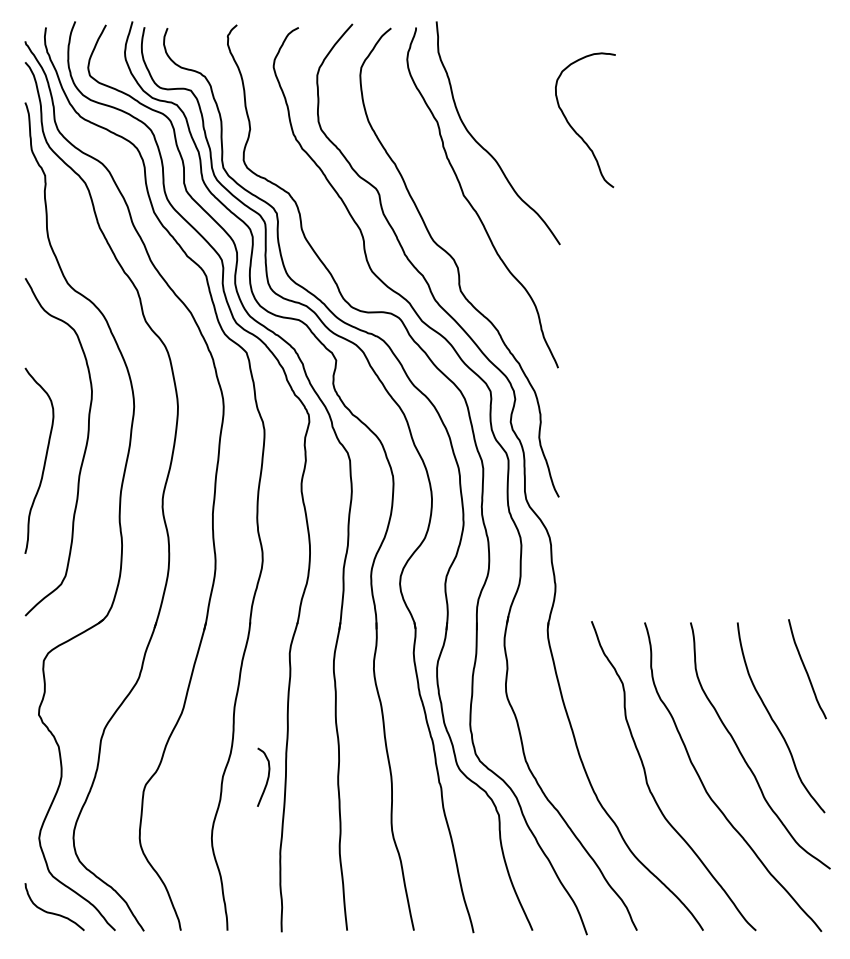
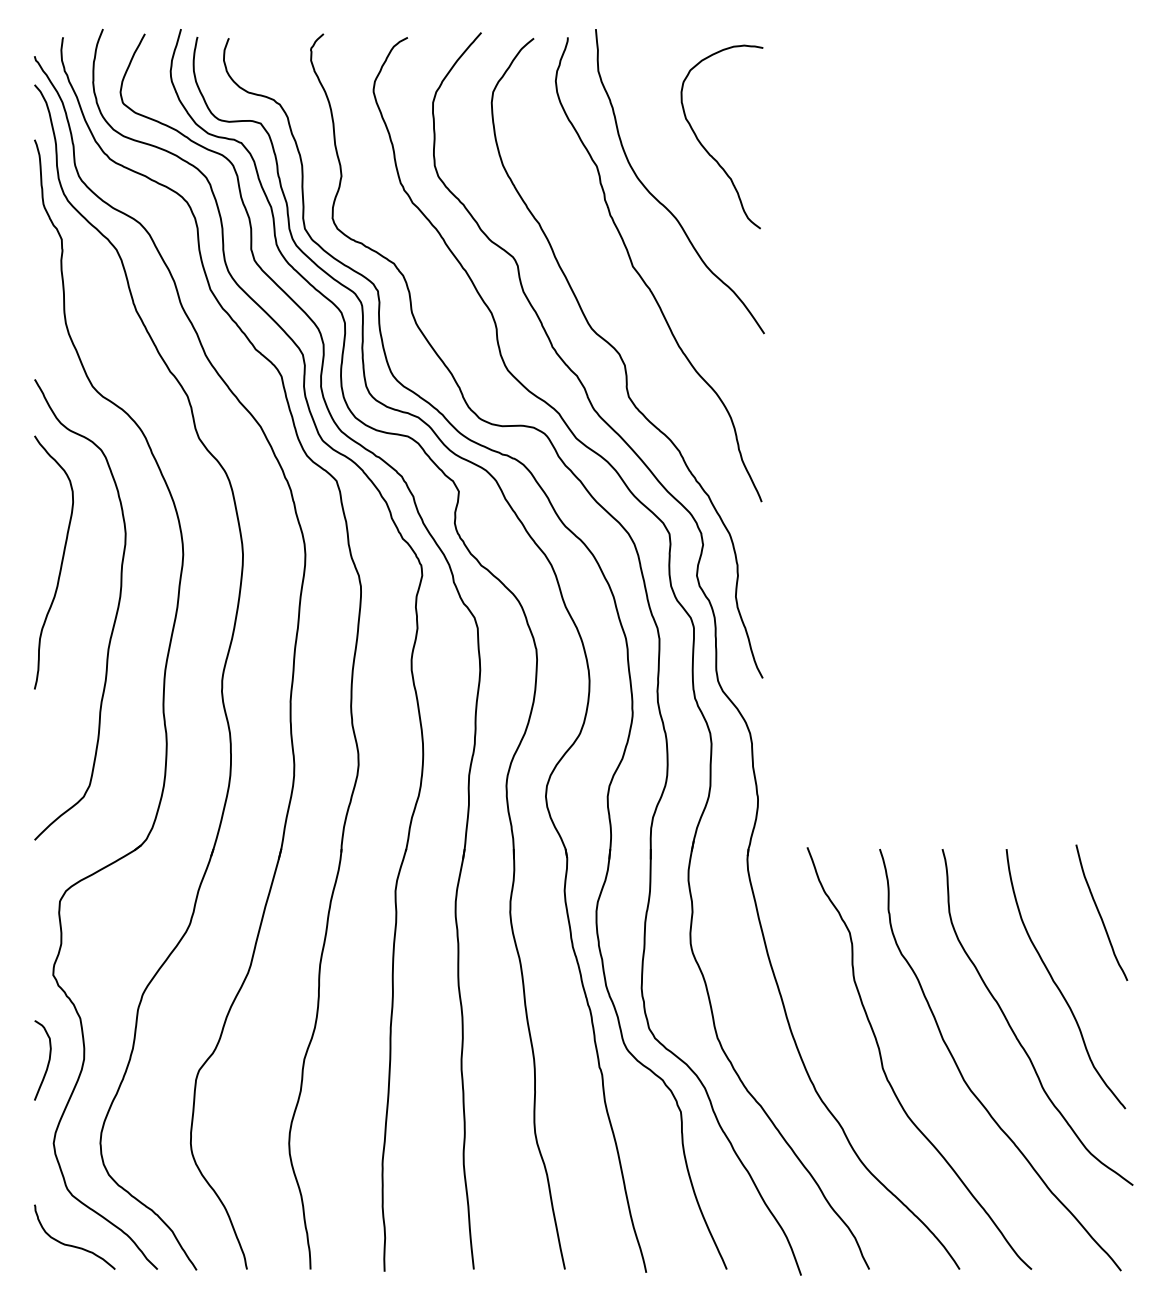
curve: (572, 127) -> (704, 146), moved
curve: (44, 462) -> (60, 564), moved
curve: (267, 779) -> (47, 1063), moved

